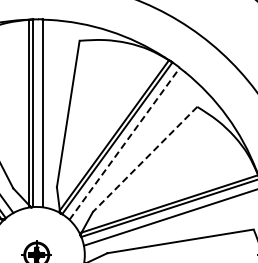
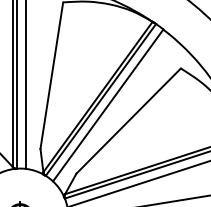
line: (124, 143) -> (108, 105), dashed -> solid
line: (144, 159) -> (128, 121), dashed -> solid

